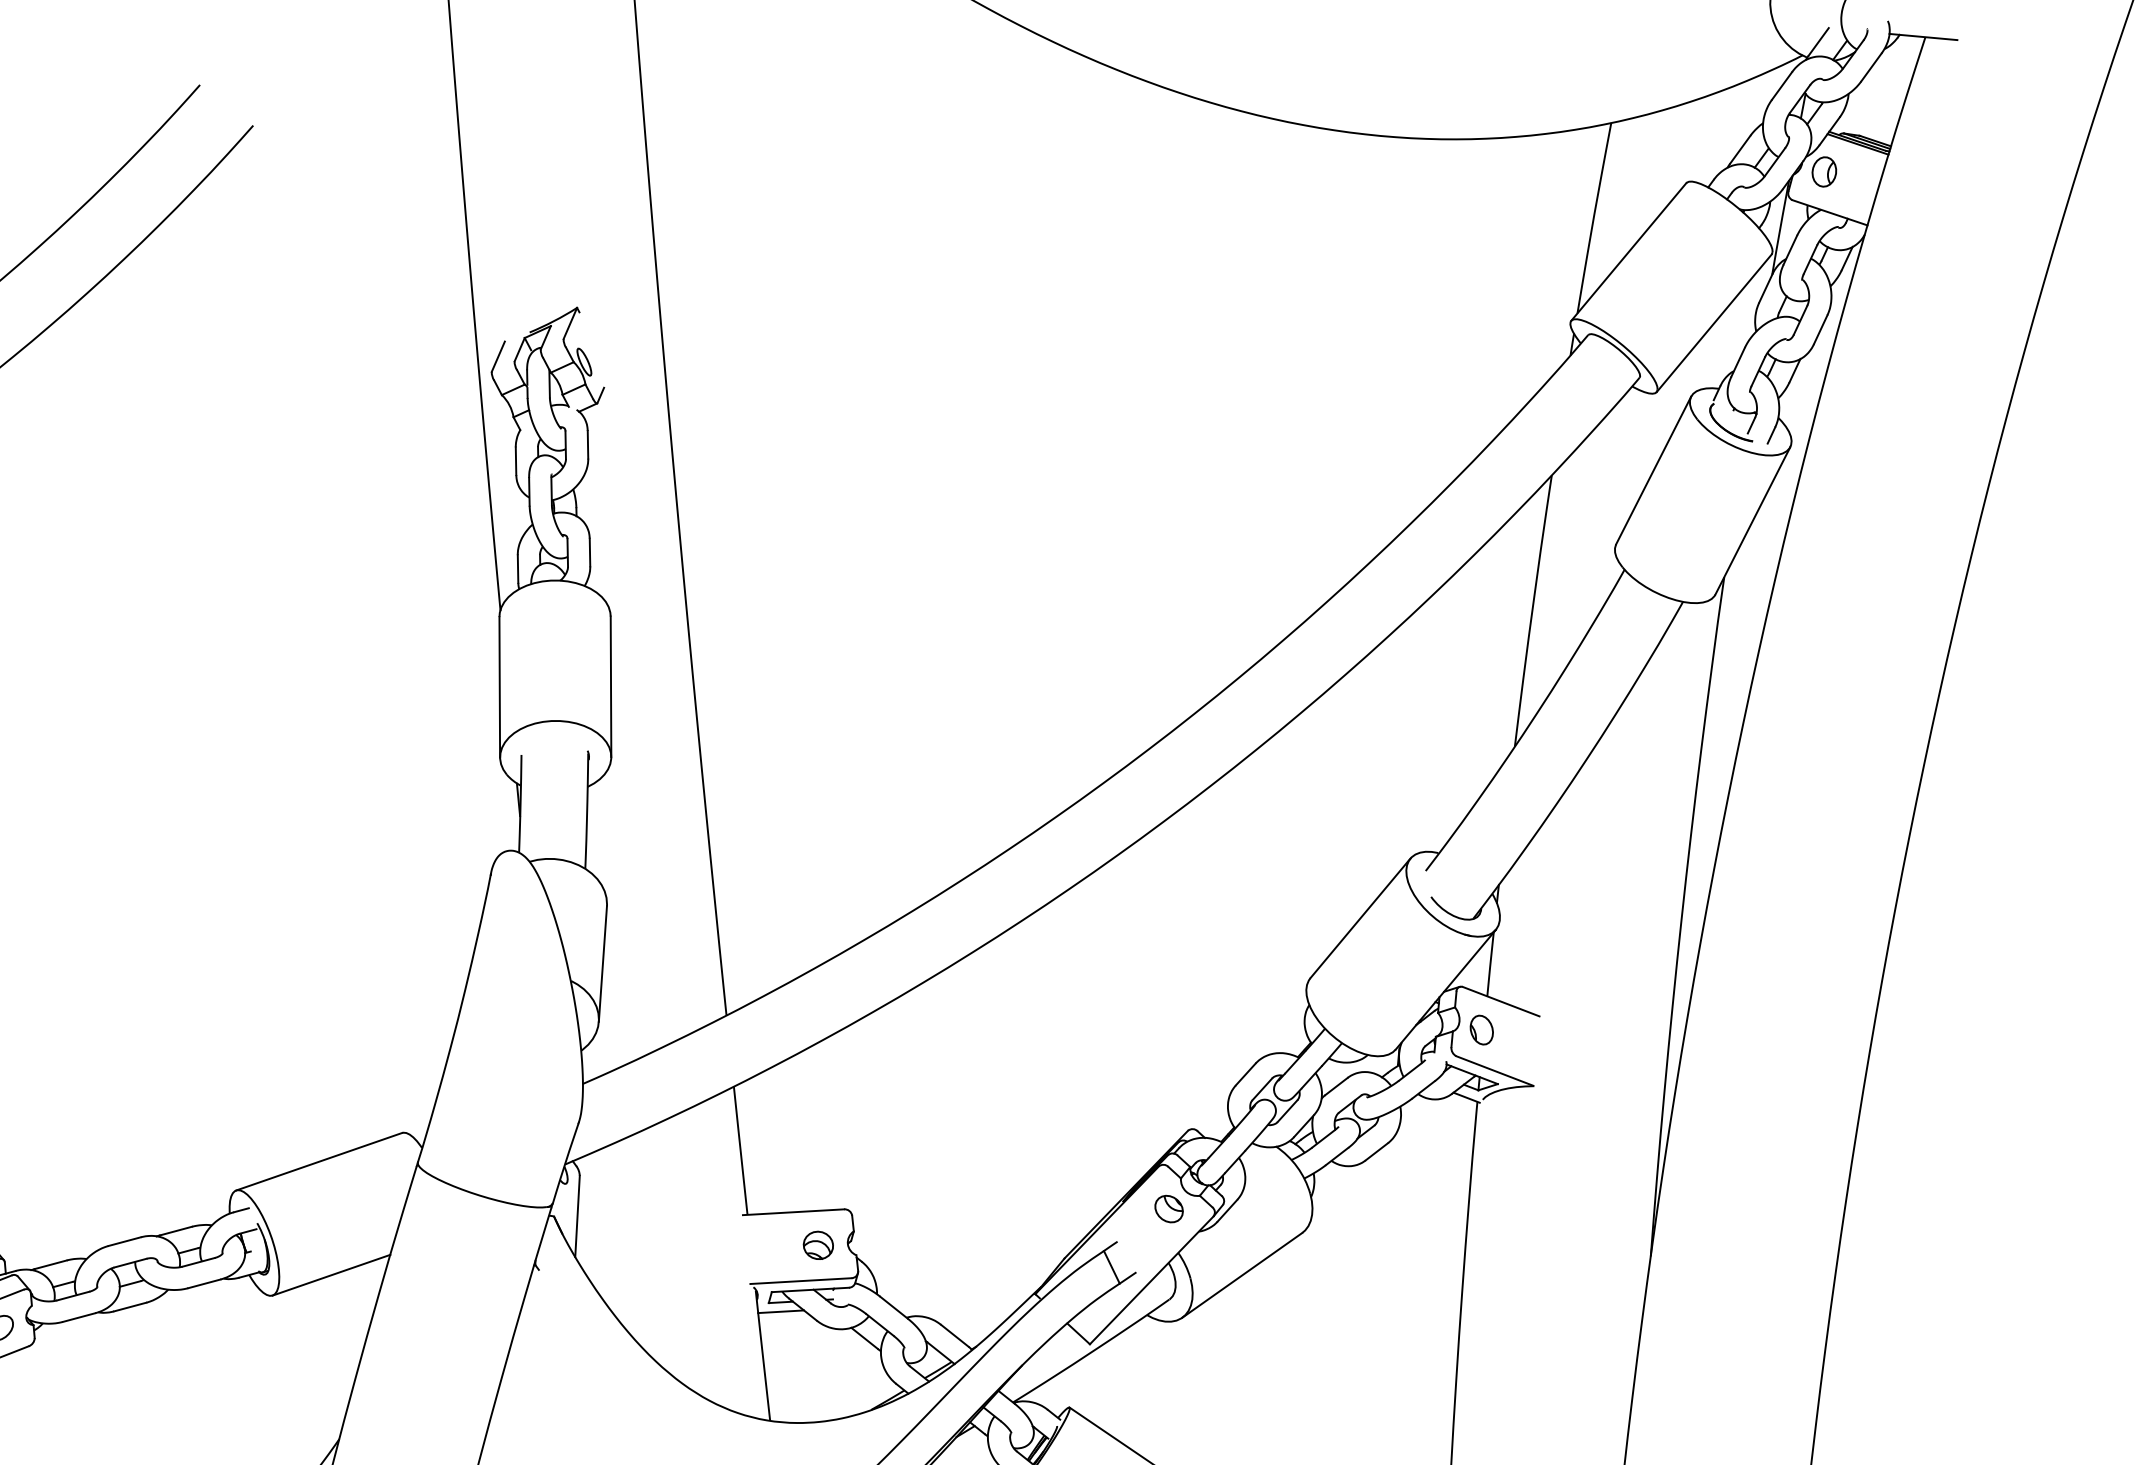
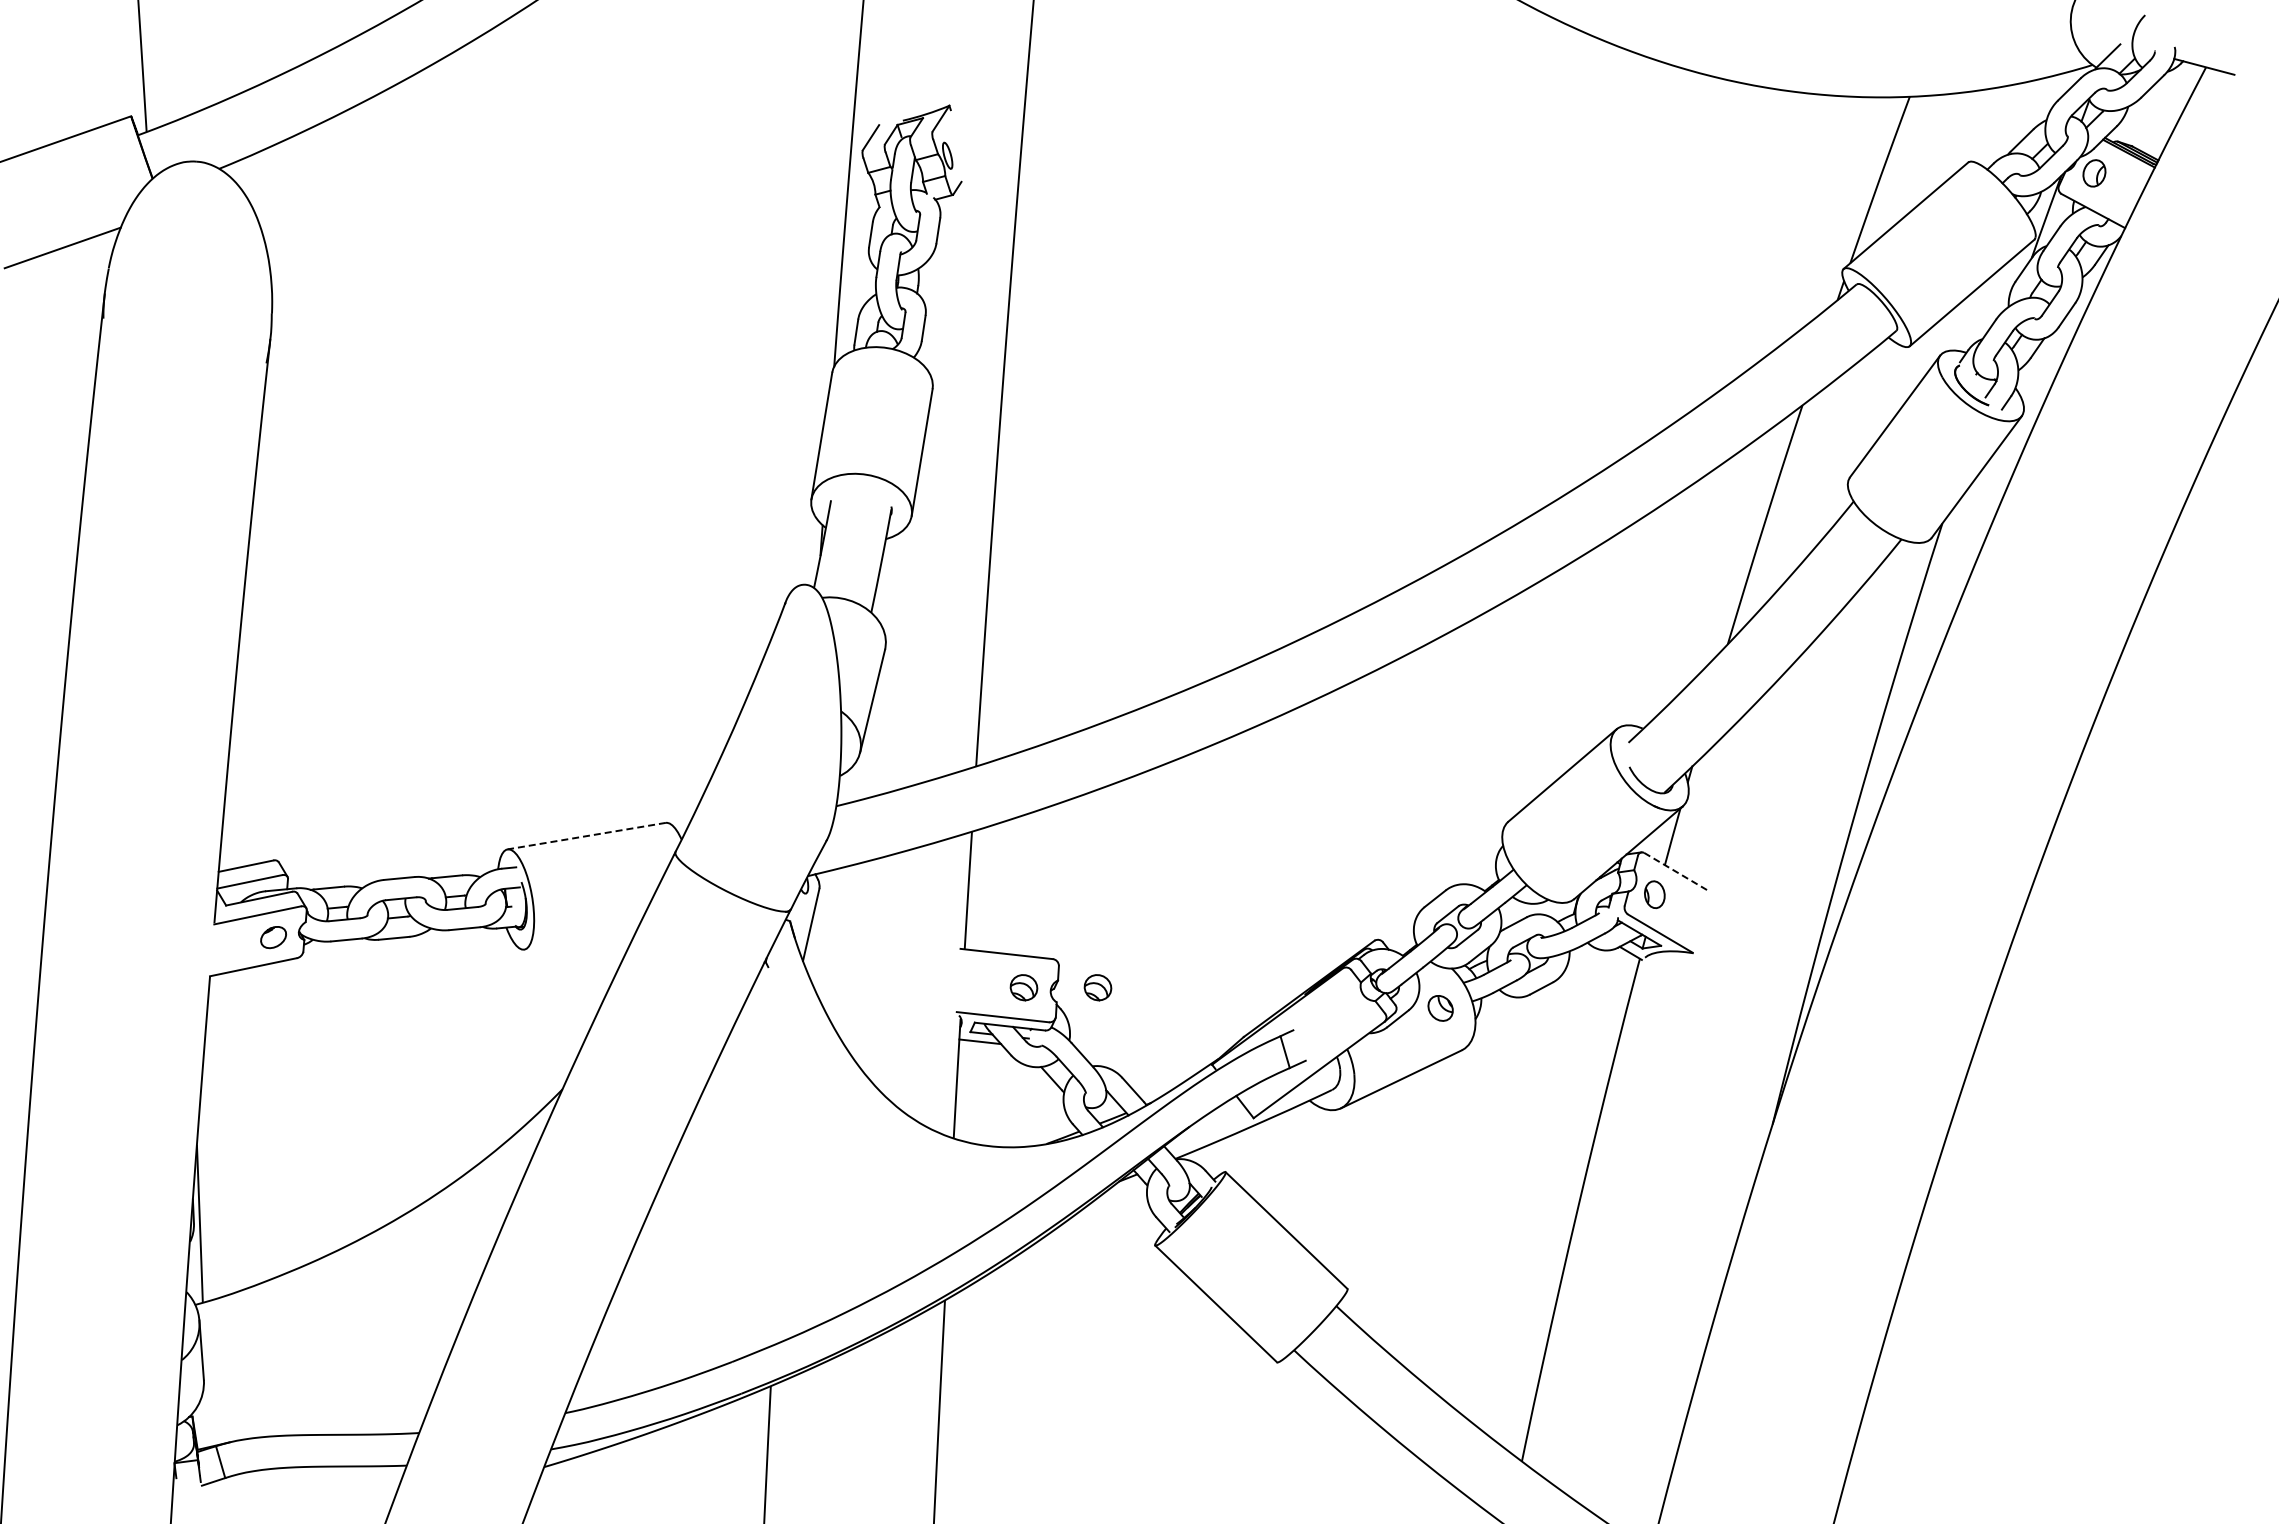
line: (1501, 1002) -> (1676, 872), solid -> dashed
line: (319, 1162) -> (586, 836), solid -> dashed
part: (1168, 1209) -> (1440, 1008), moved
part: (897, 1231) -> (1097, 987), added
line: (331, 1274) -> (580, 939), removed

